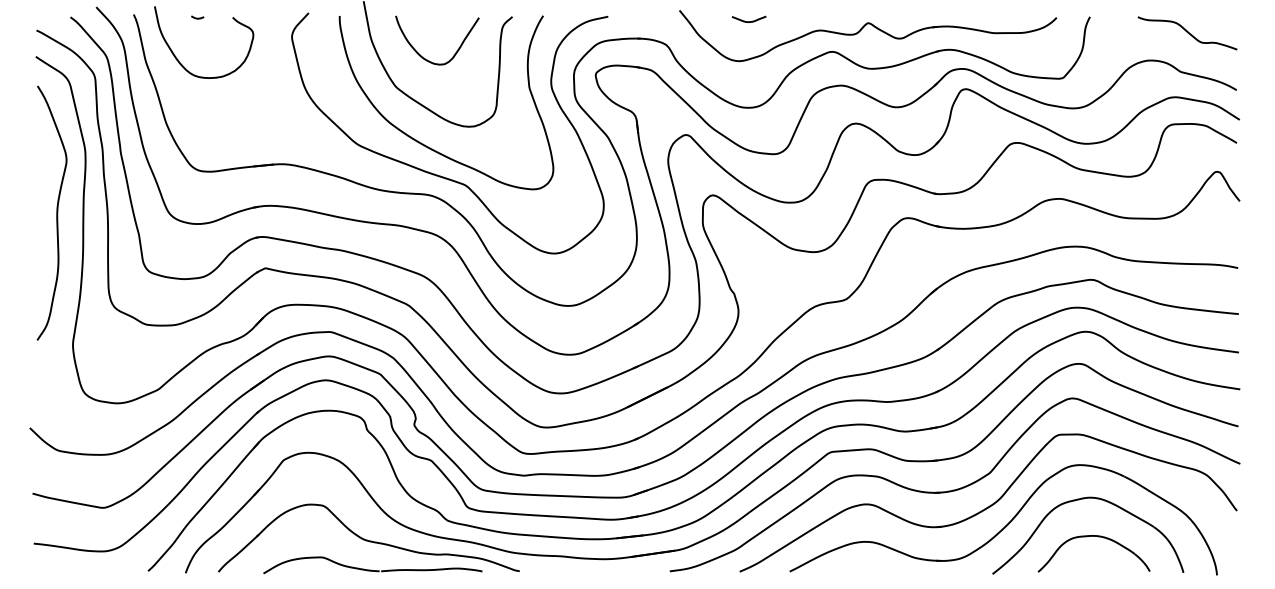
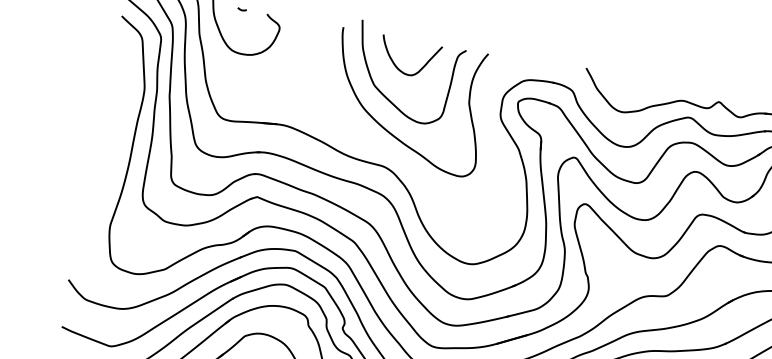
curve: (748, 21) -> (633, 85), removed
curve: (434, 173) -> (390, 151), removed
curve: (56, 212) -> (115, 129), removed

